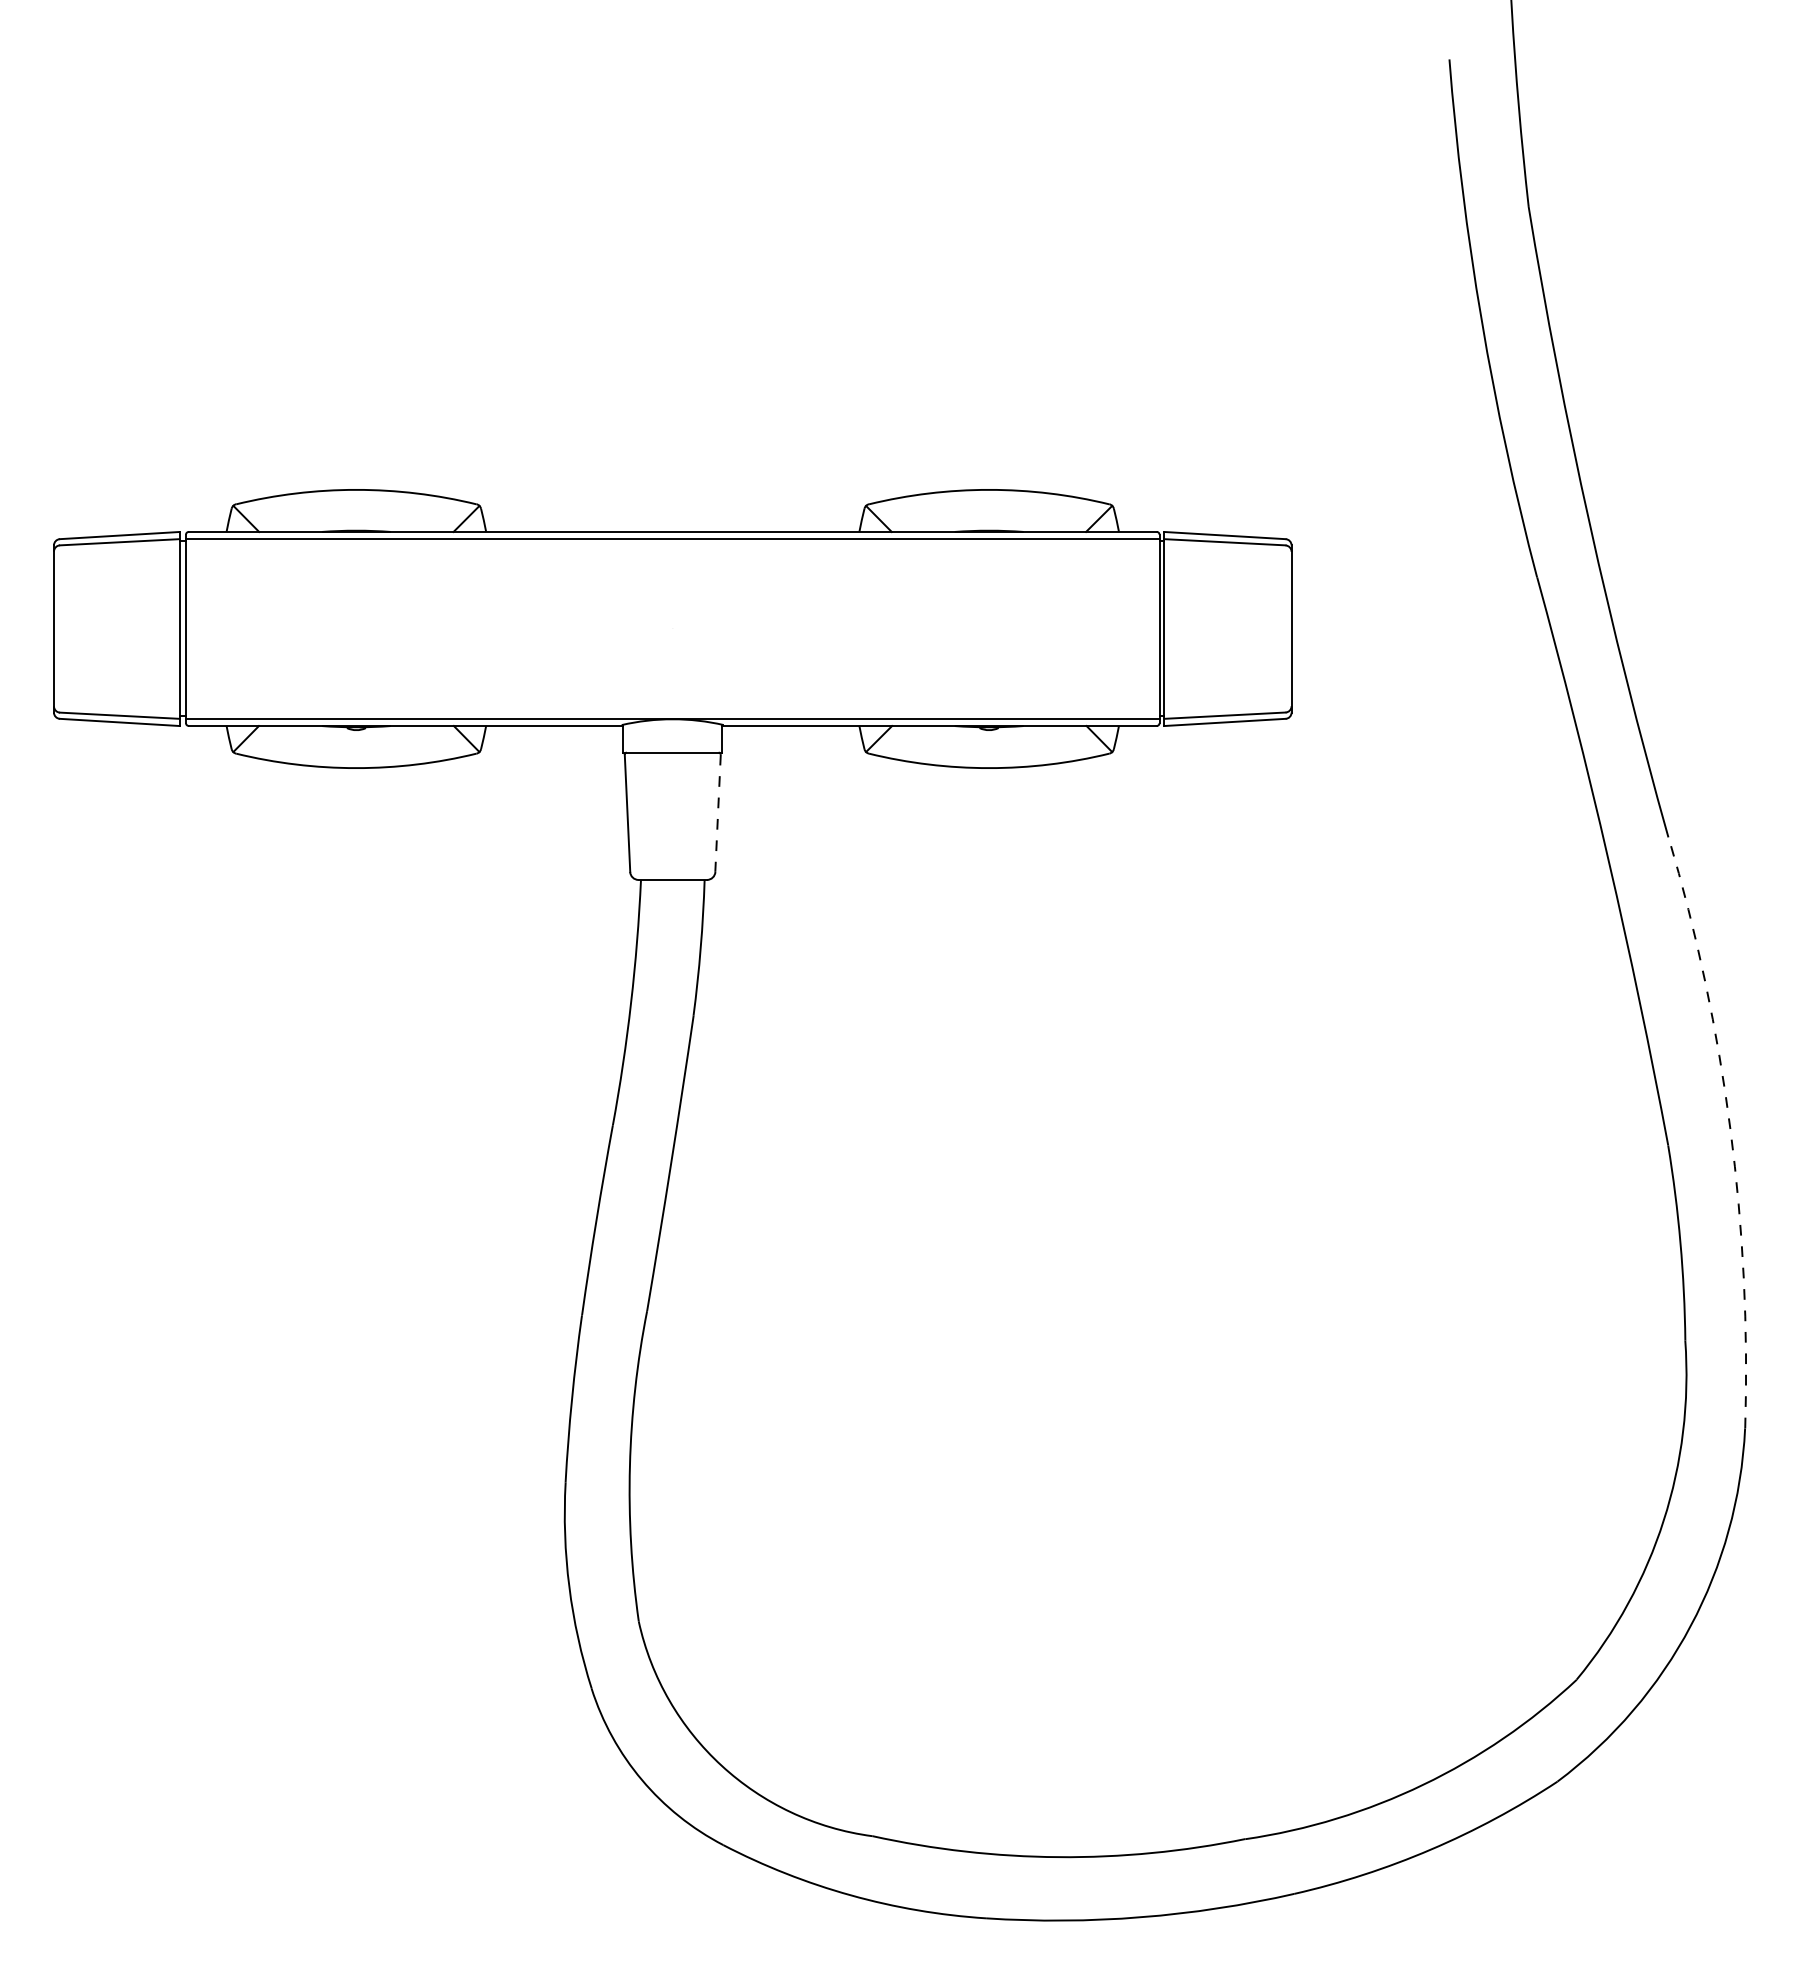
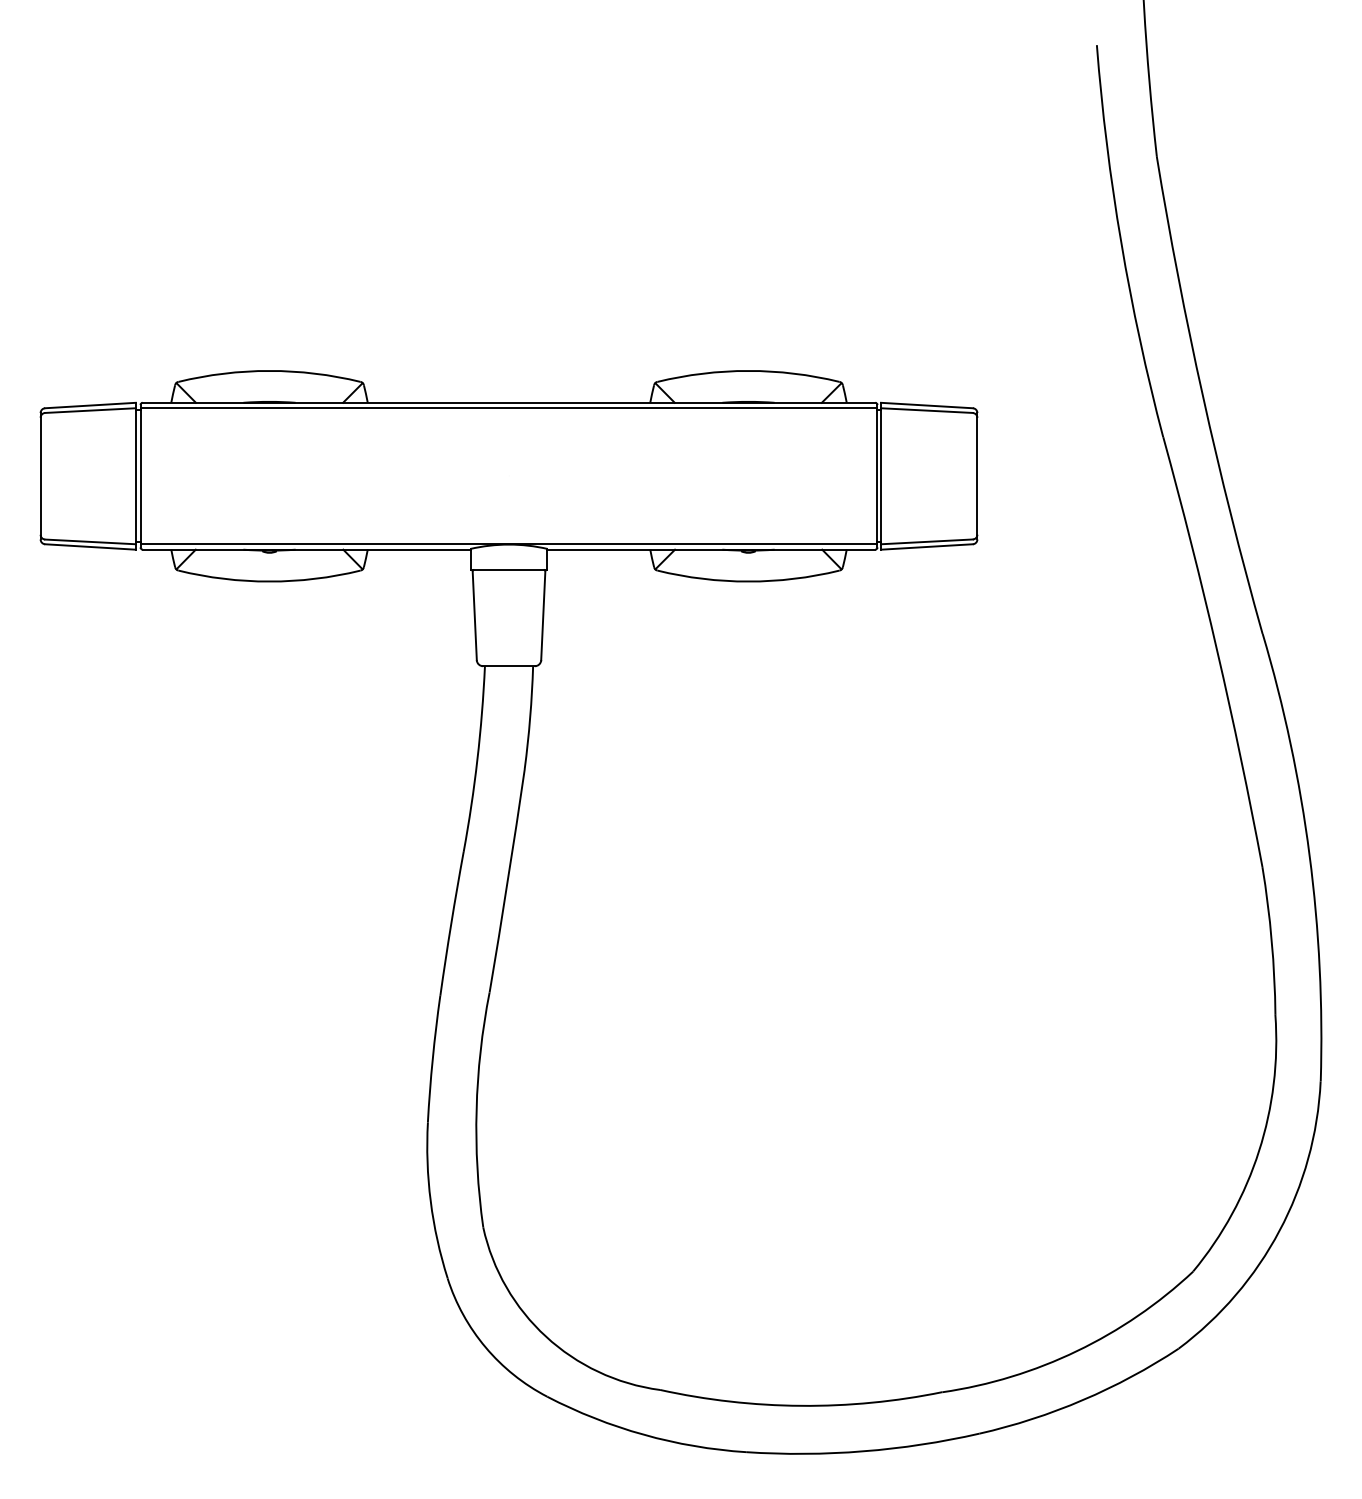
line: (718, 813) -> (543, 615), dashed -> solid
arc: (1730, 1129) -> (1309, 855), dashed -> solid

